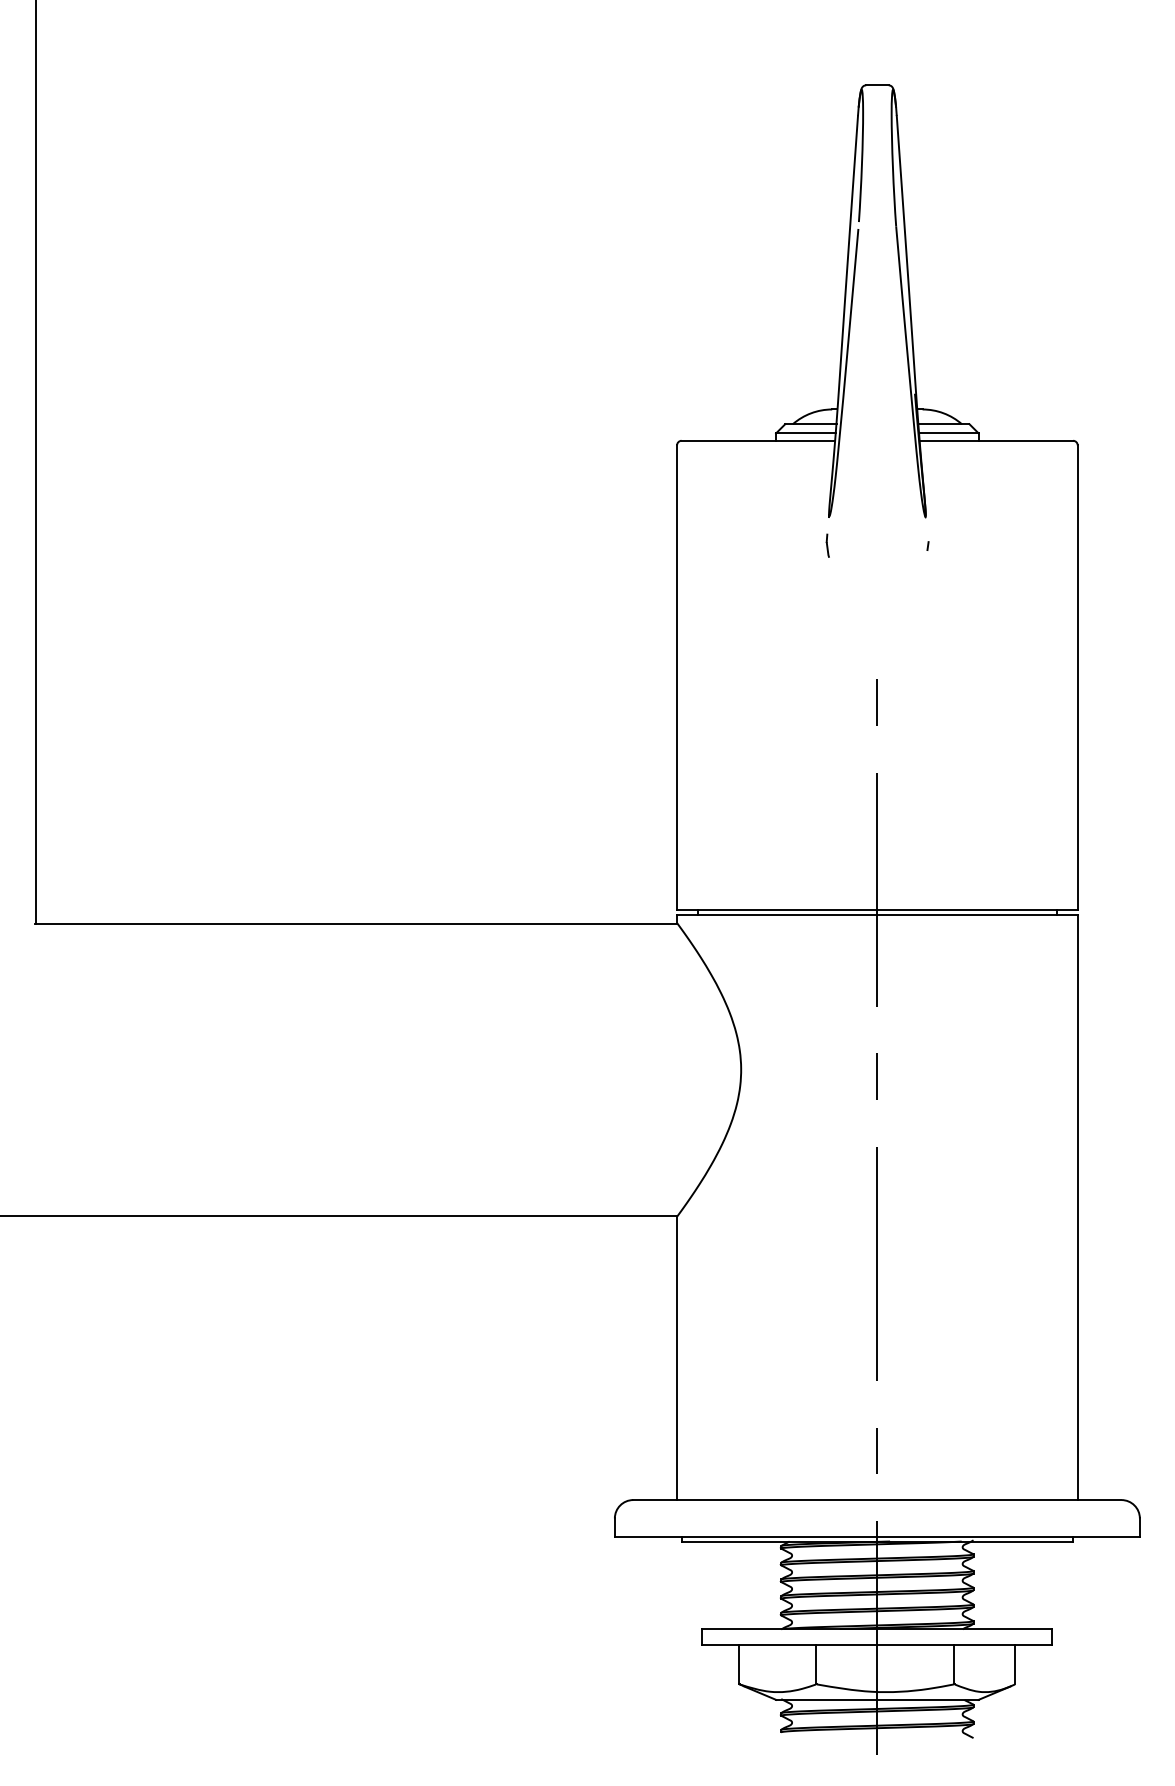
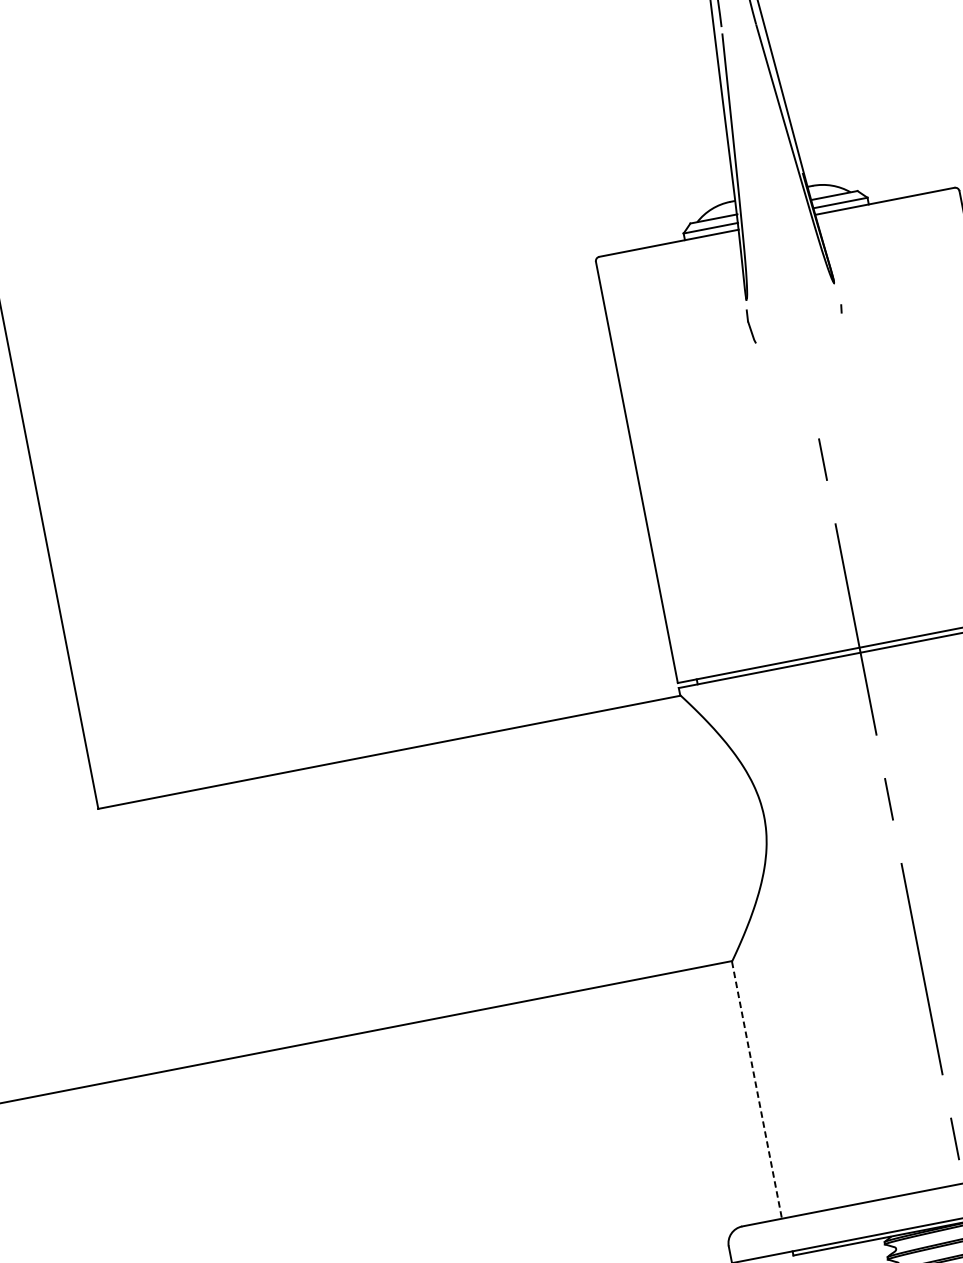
part: (827, 545) -> (750, 326), size x1.6
line: (677, 1358) -> (757, 1090), solid -> dashed

